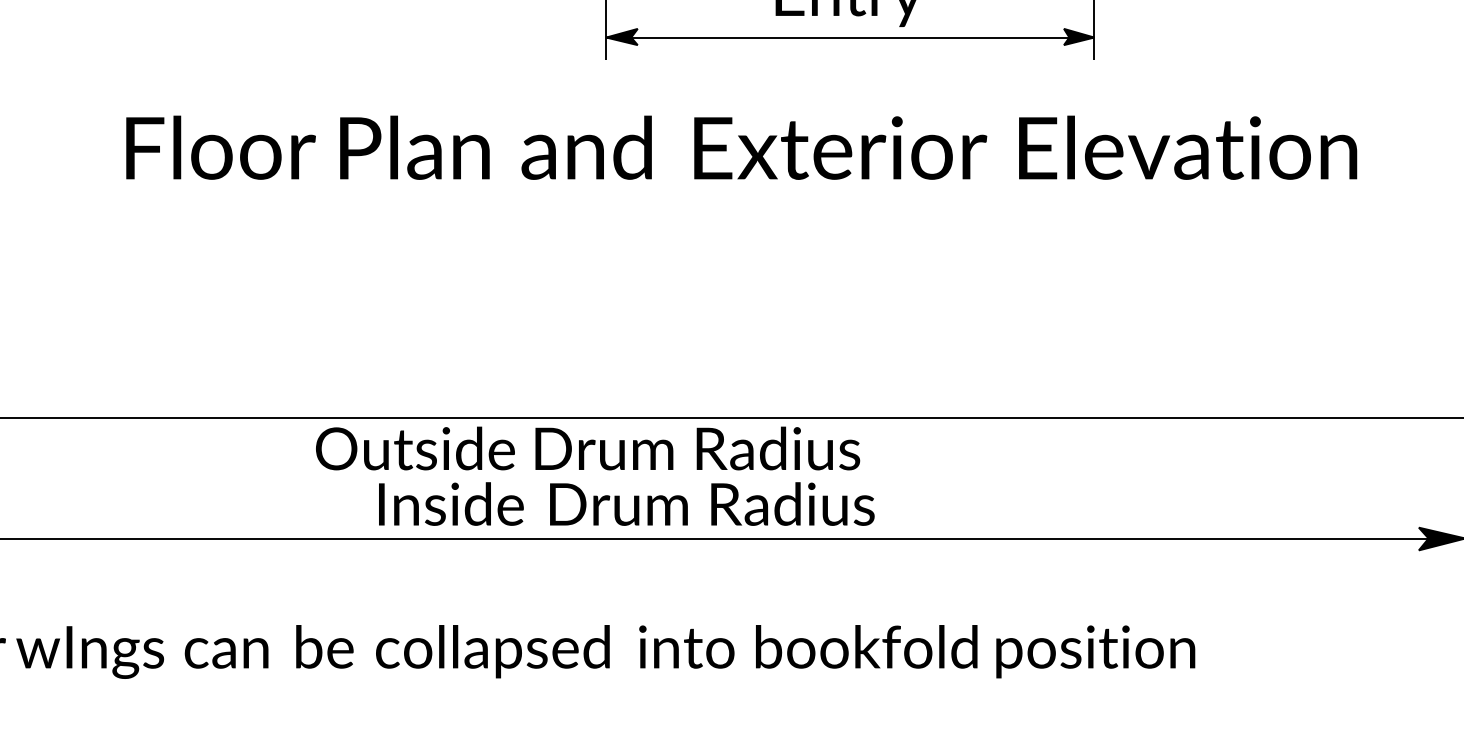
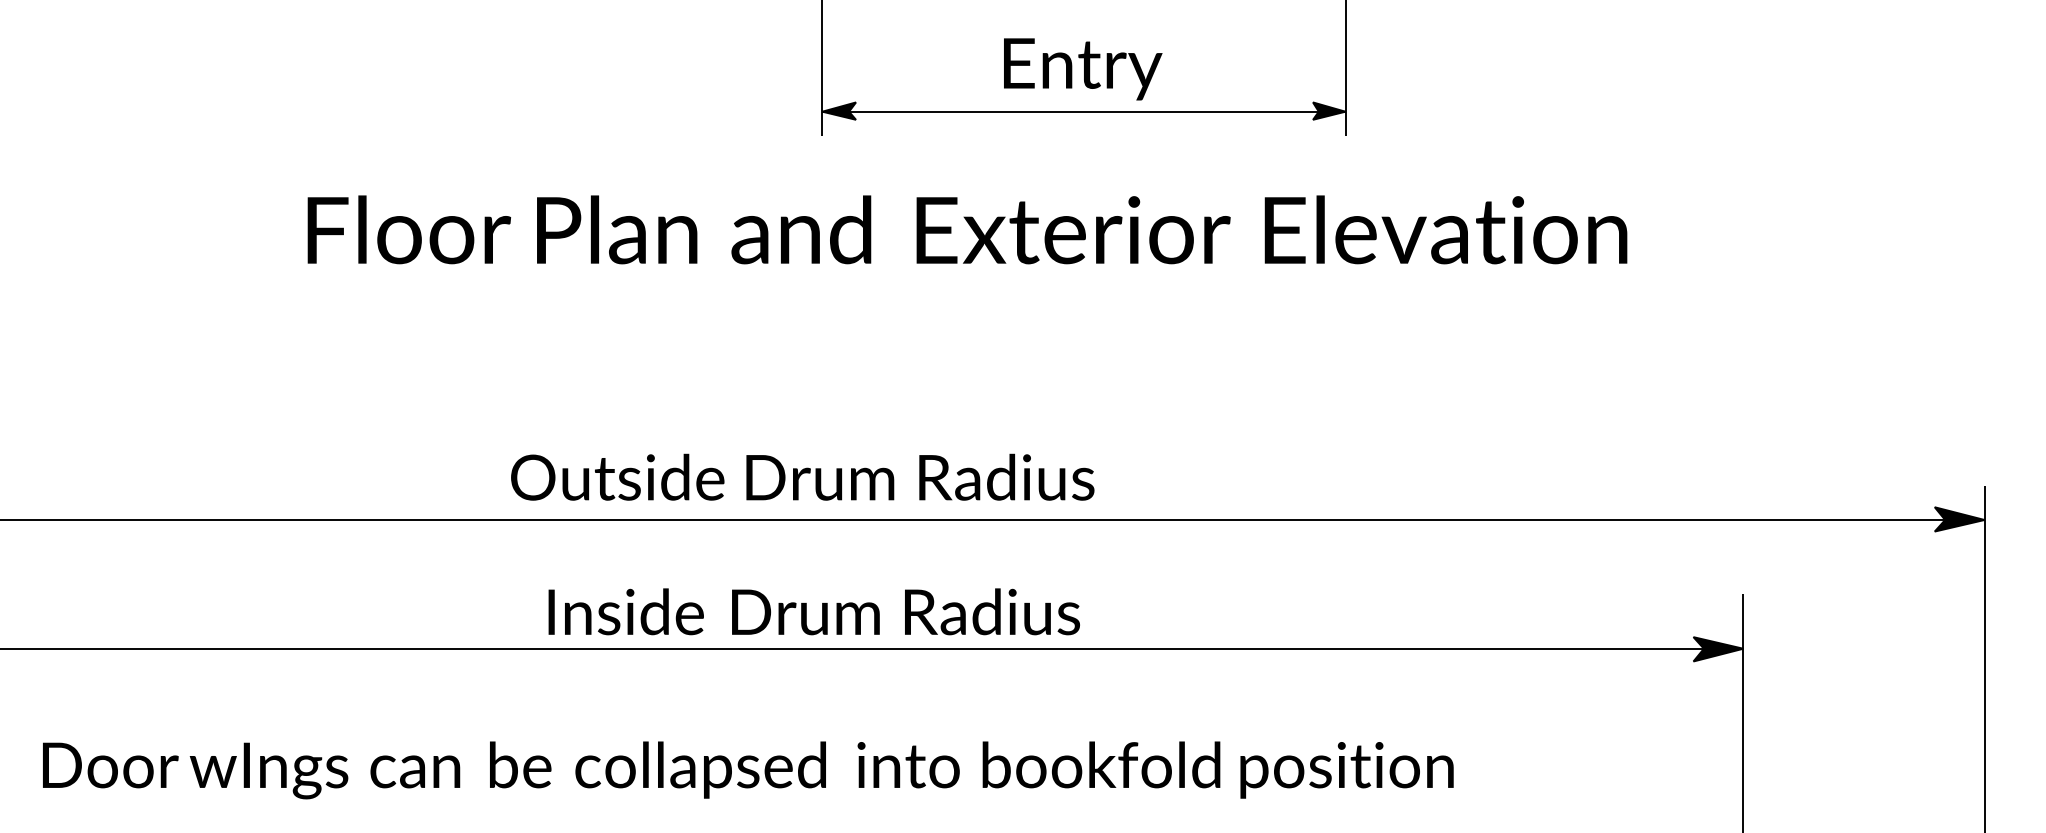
text: (587, 447) -> (802, 476), moved
text: (626, 503) -> (813, 611), moved

